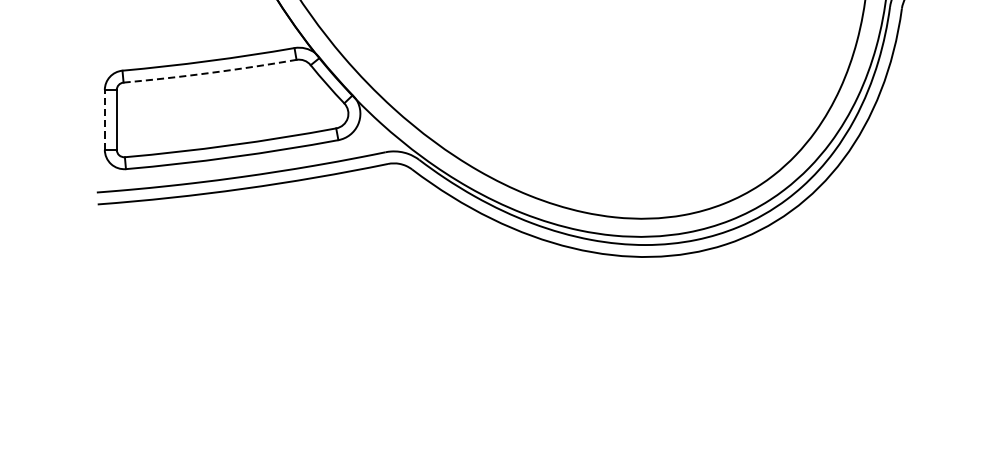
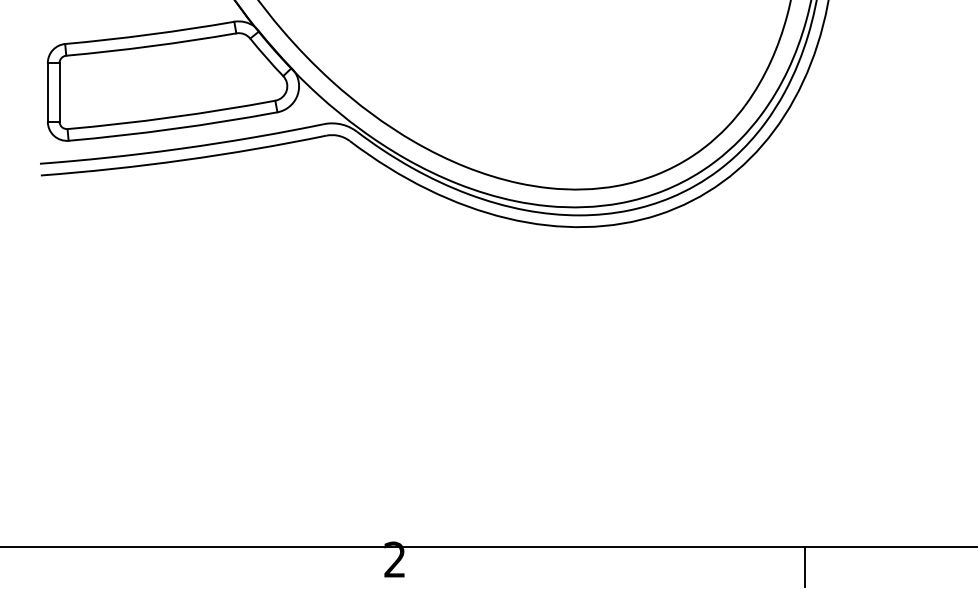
arc: (210, 73) -> (151, 46), dashed -> solid
line: (104, 118) -> (47, 91), dashed -> solid

